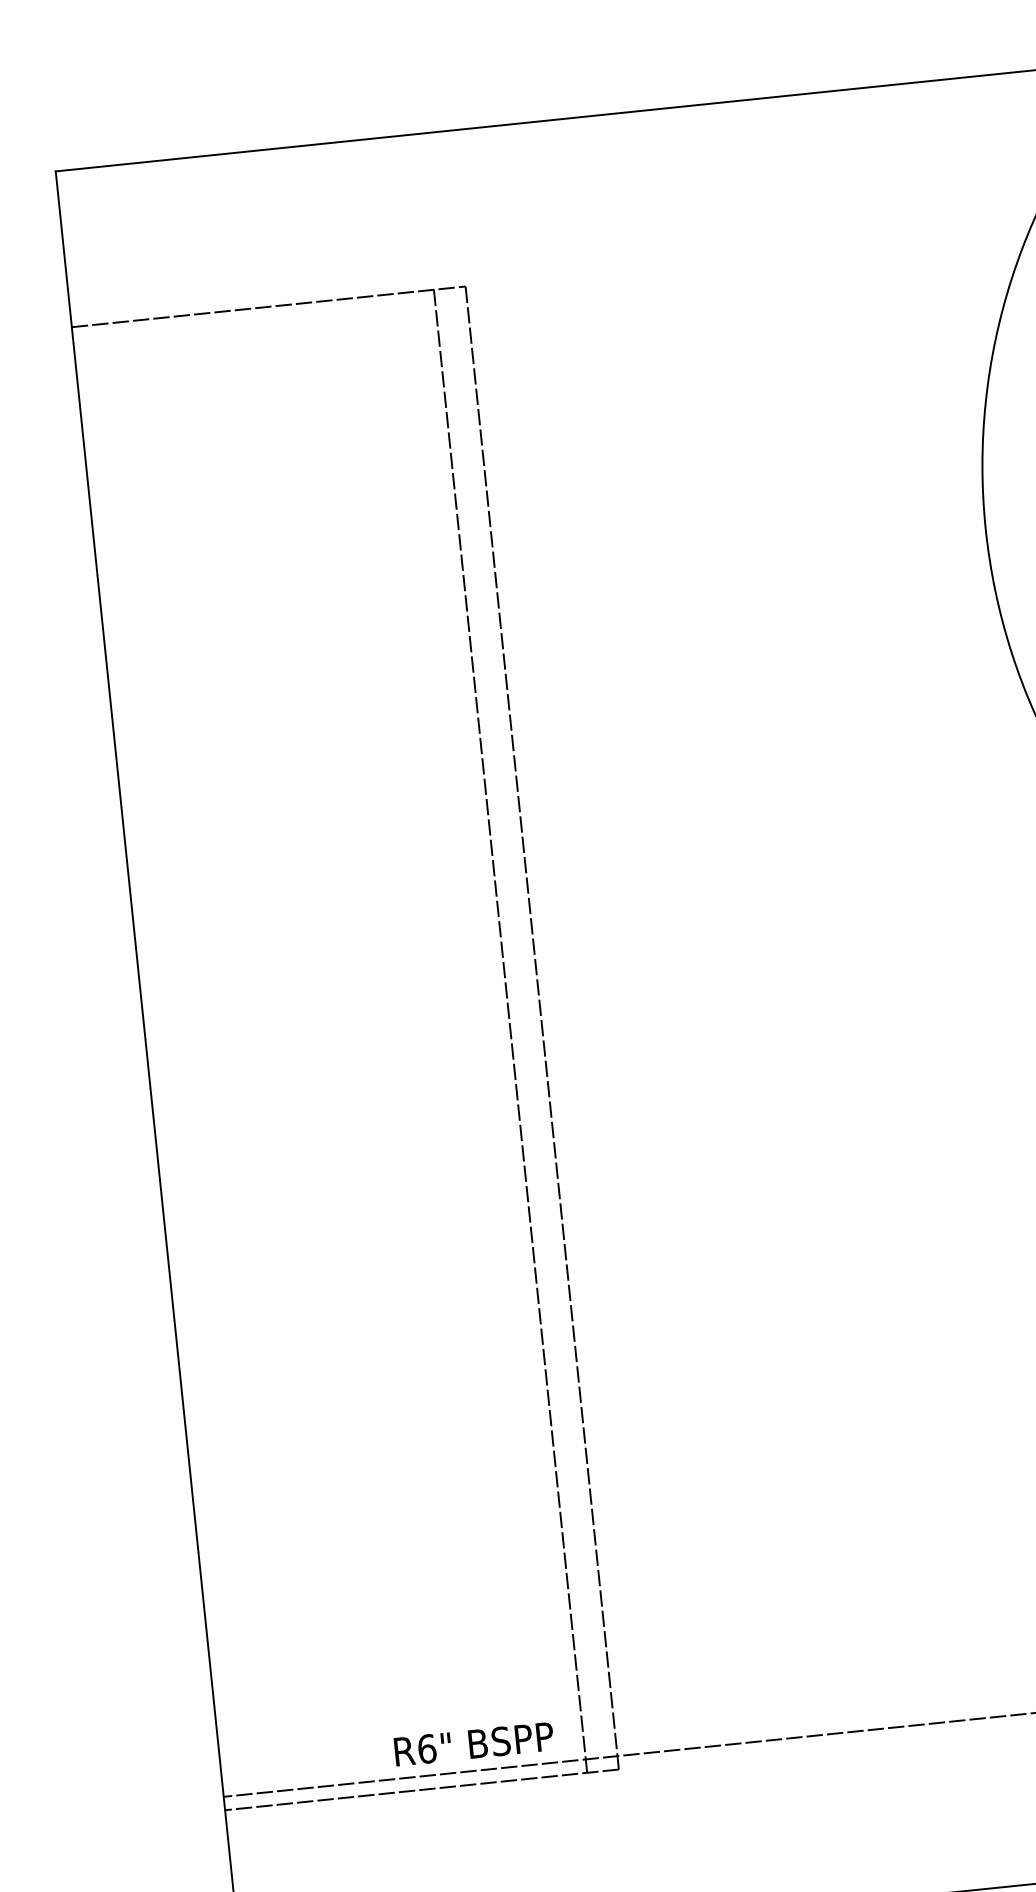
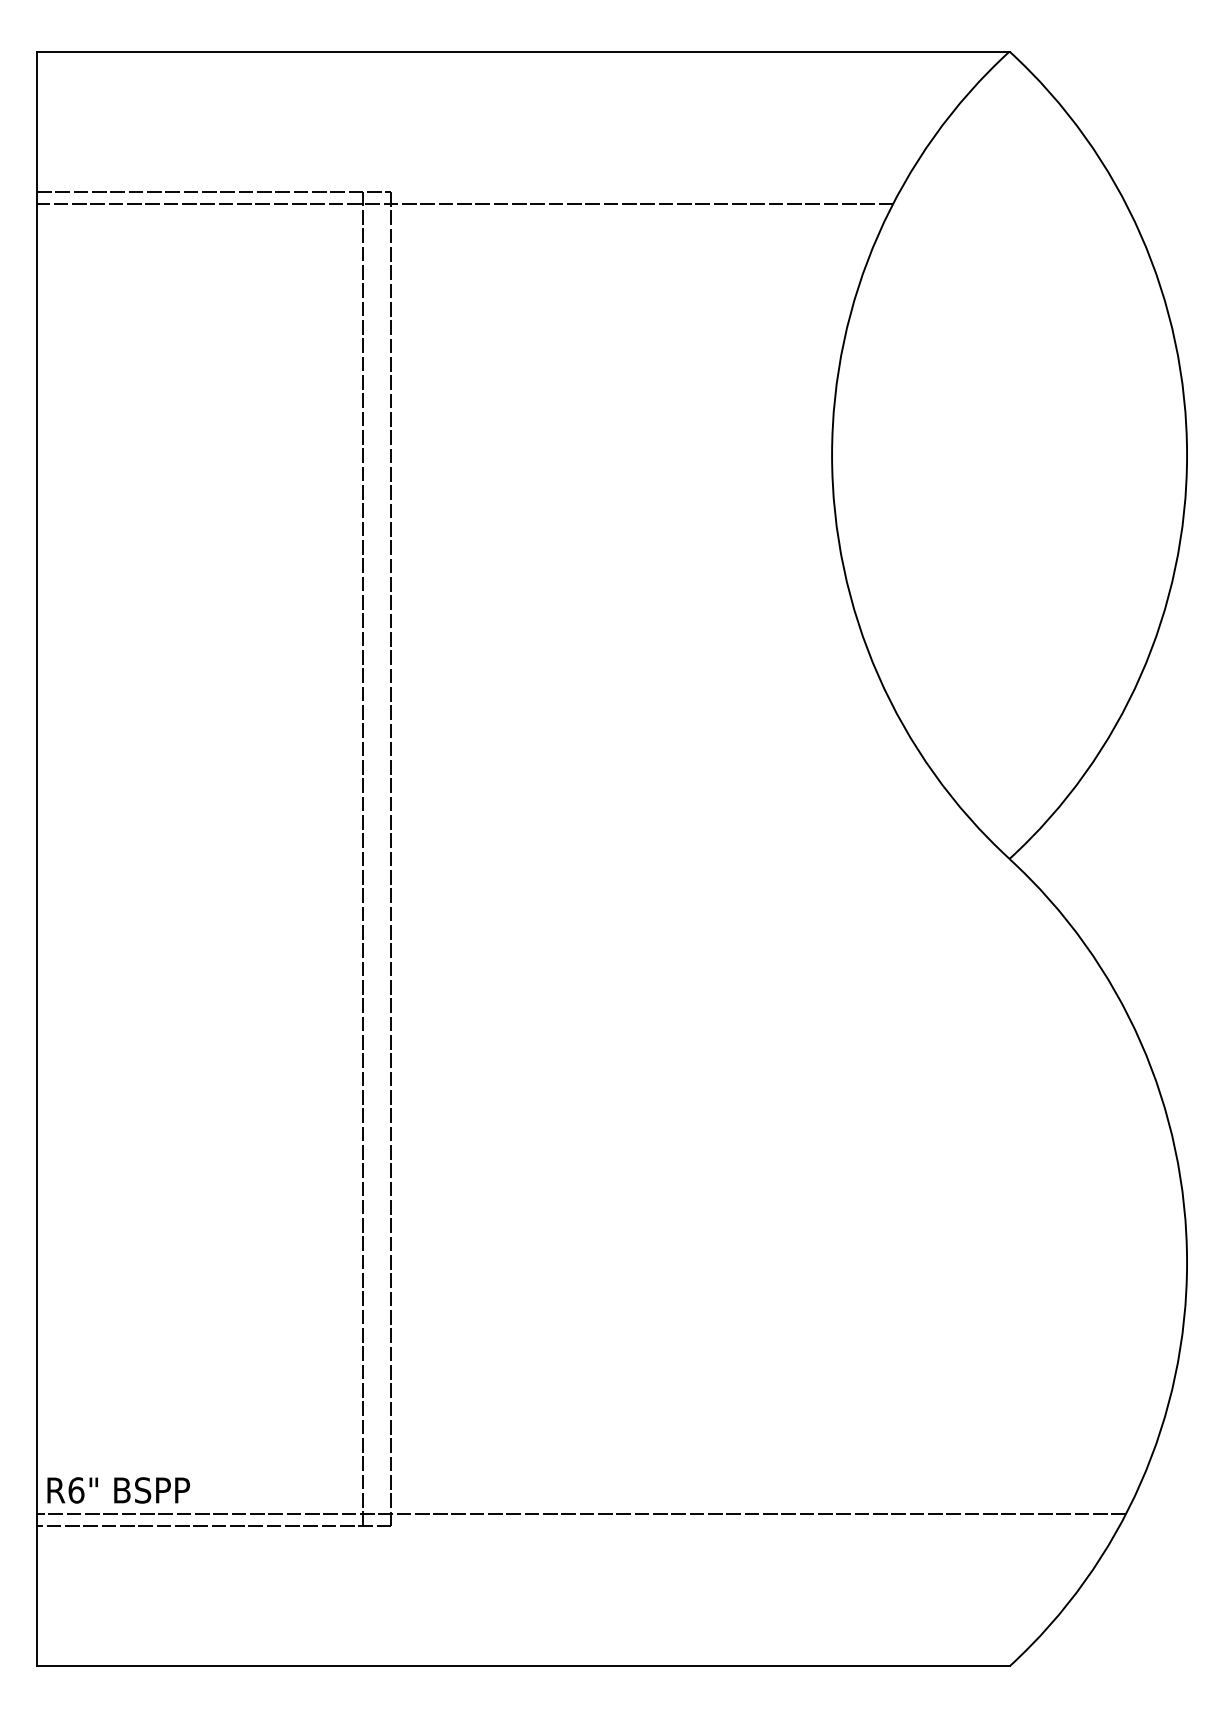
line: (548, 291) -> (464, 203), added
text: (473, 1744) -> (118, 1490), moved

